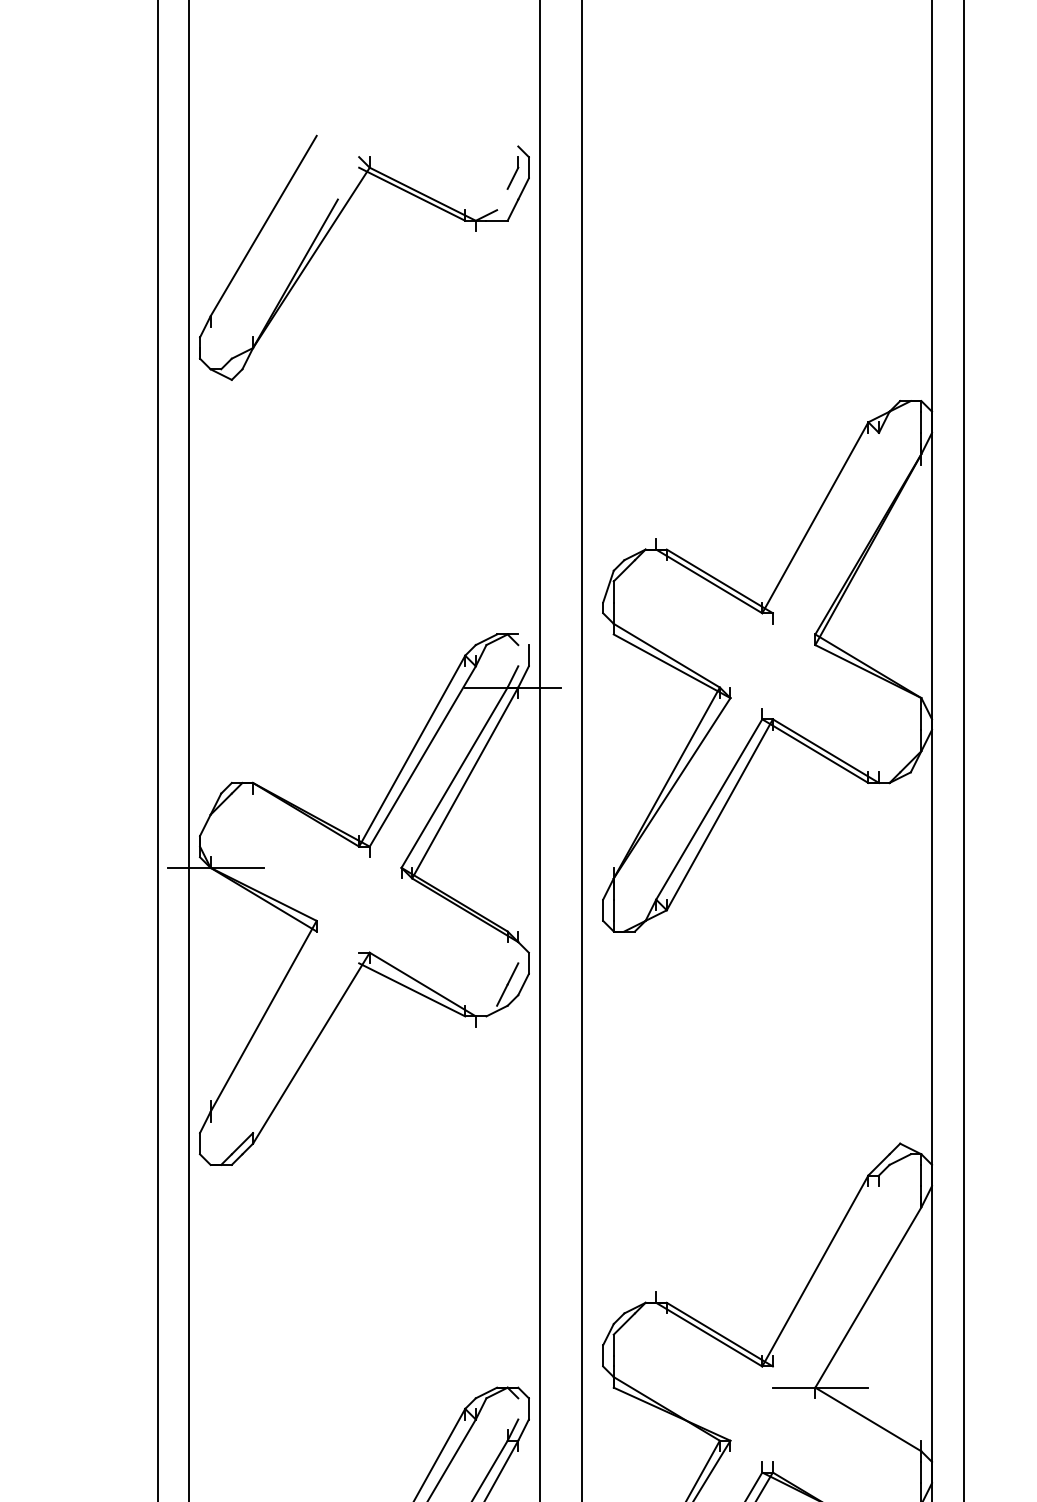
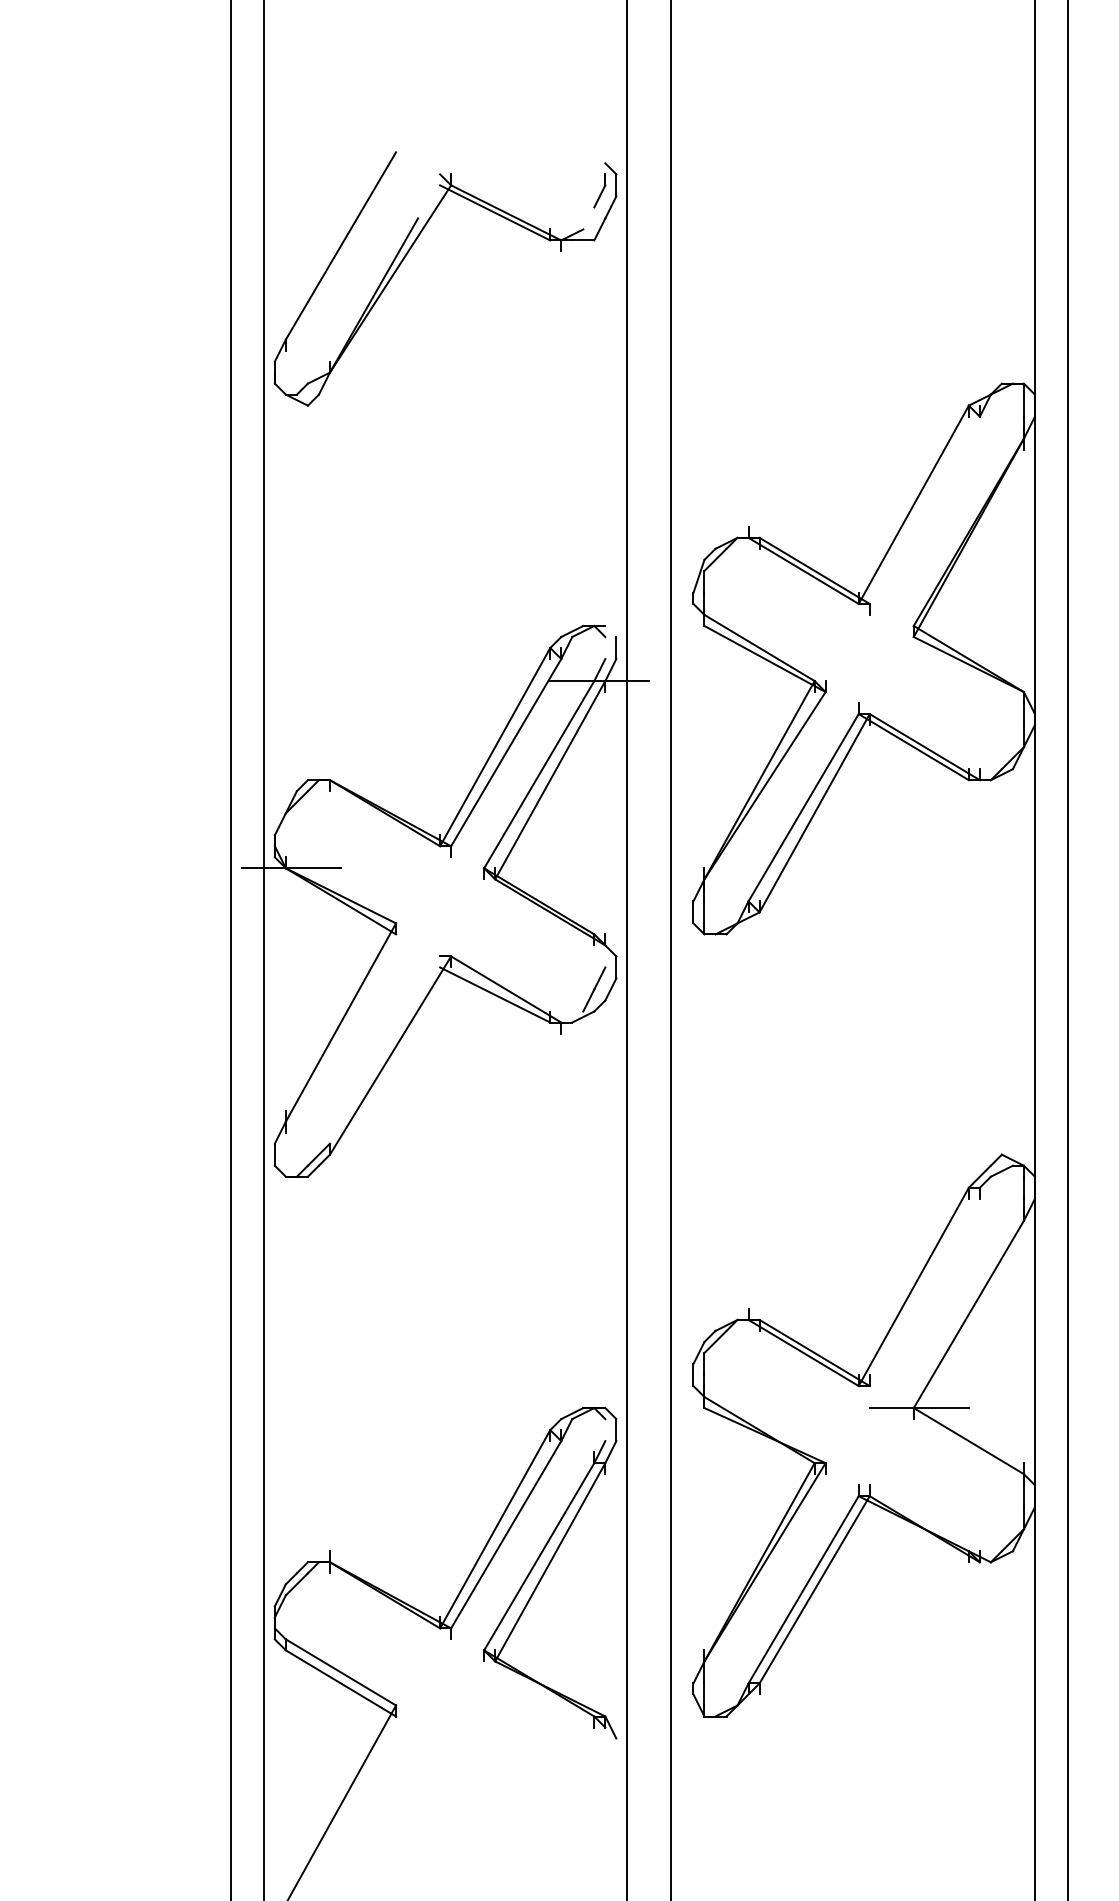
part: (328, 233) -> (408, 253), moved

